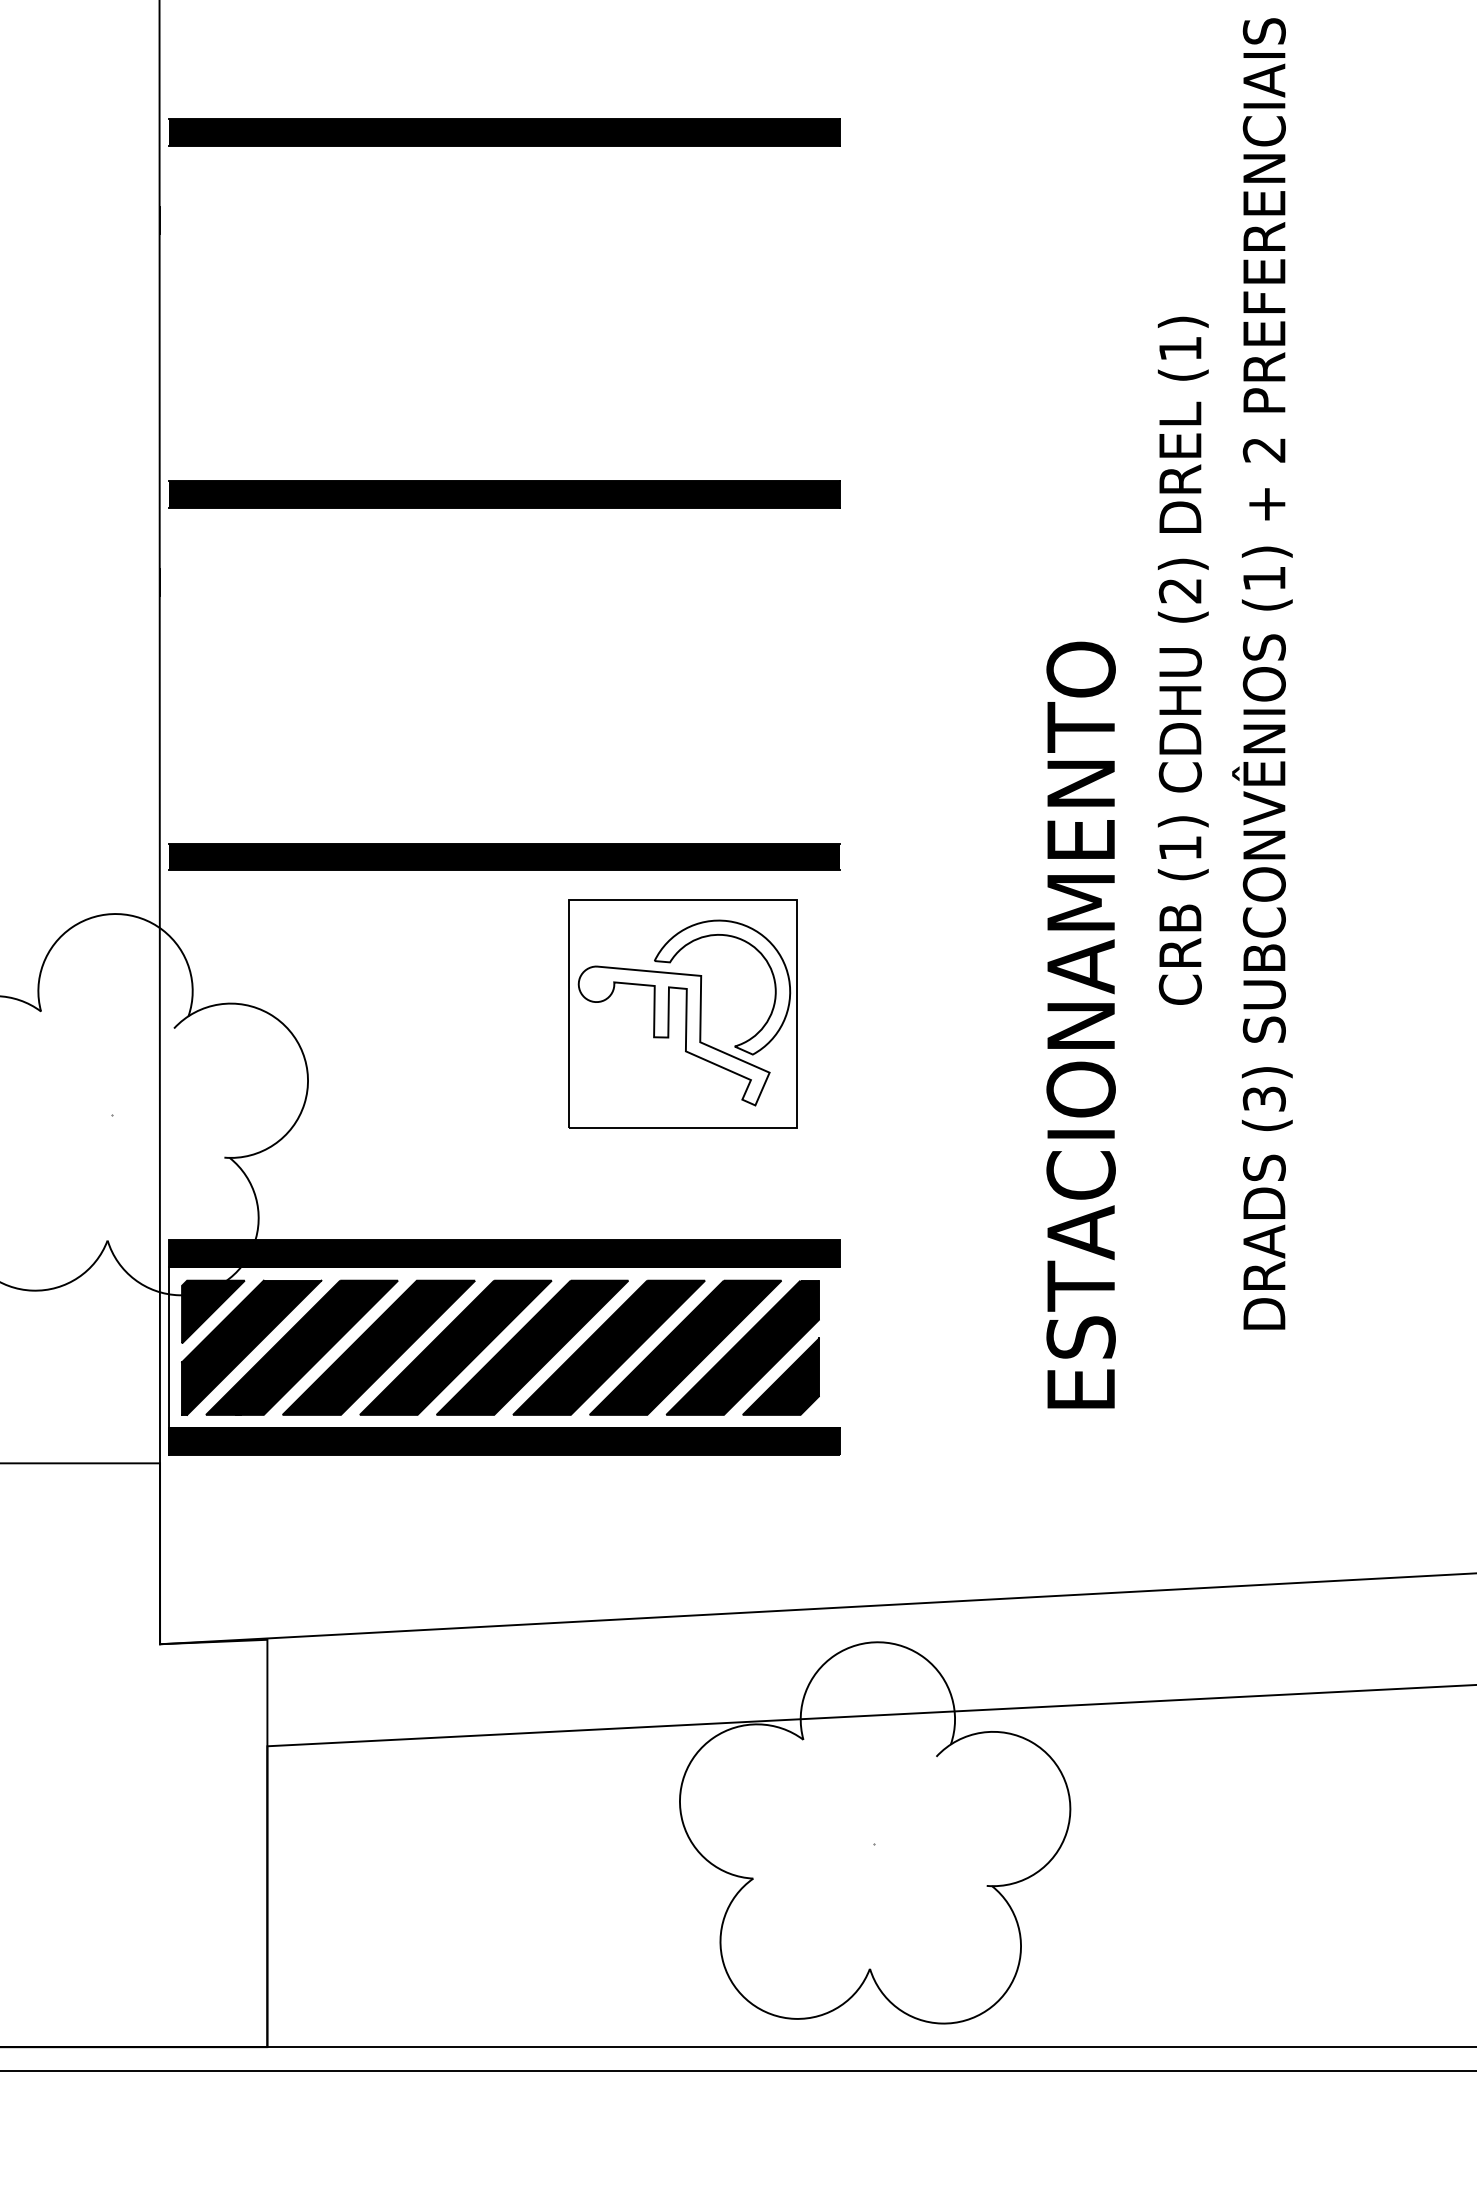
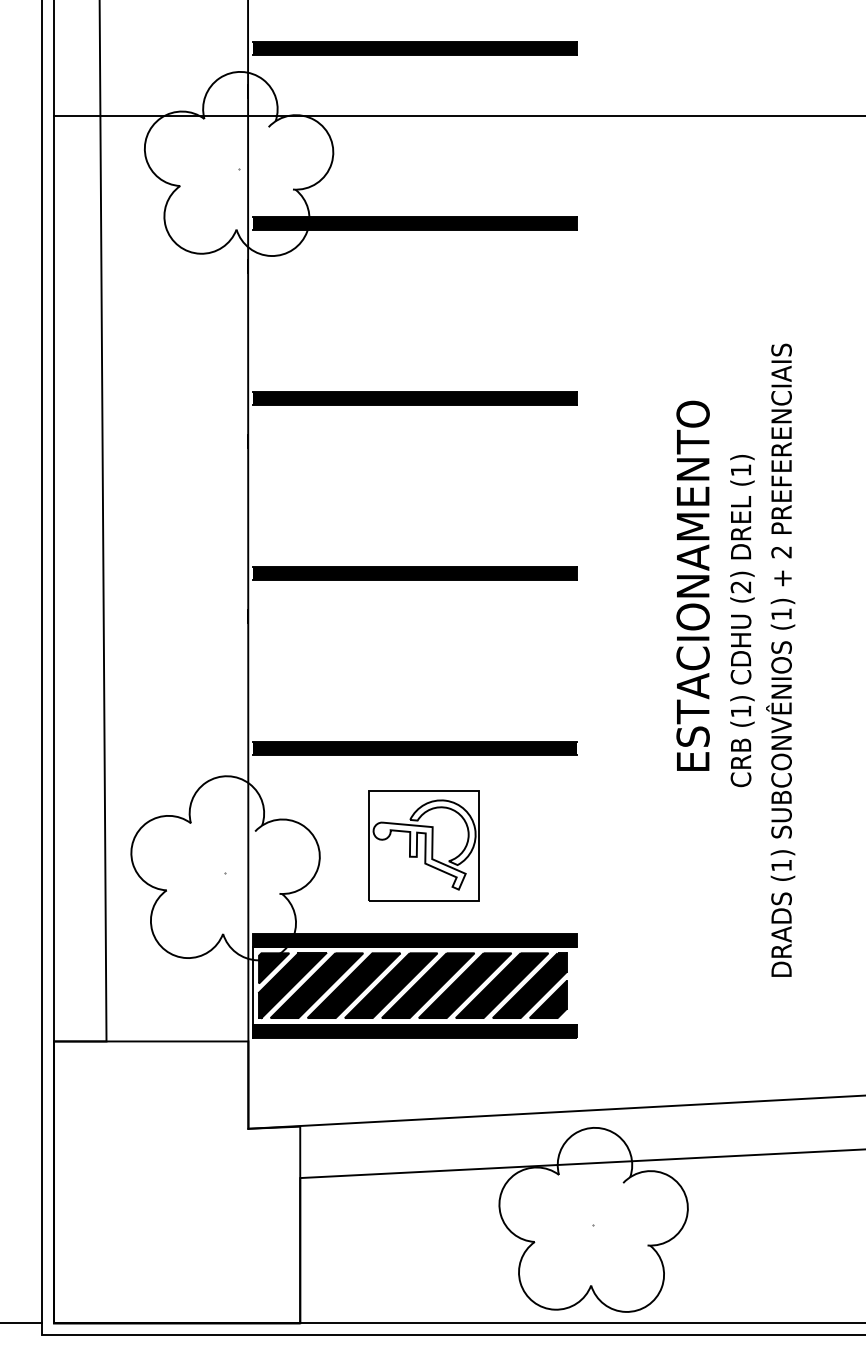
text: (1183, 661) -> (742, 621), moved
part: (682, 1013) -> (423, 845), moved
text: (1079, 1024) -> (692, 585), moved
text: (1264, 1098) -> (781, 865), (3) -> (1)

